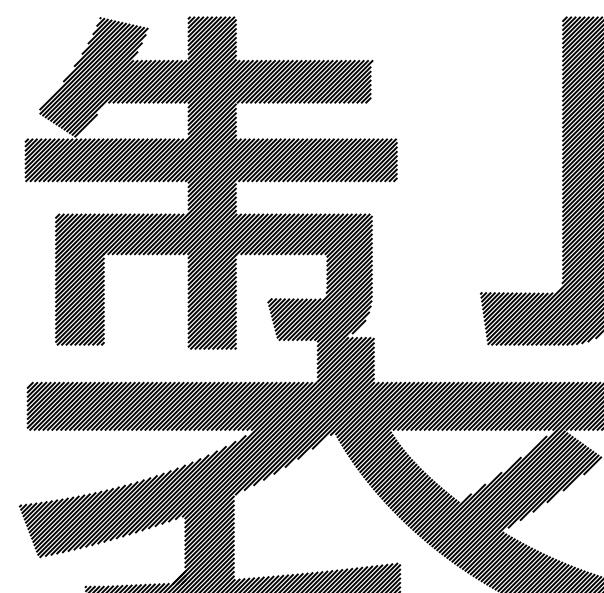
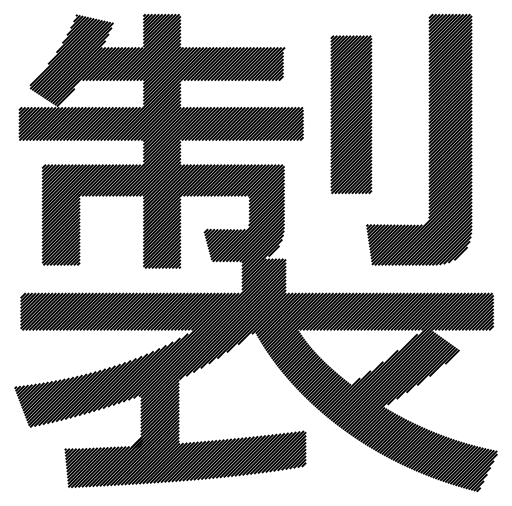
part: (460, 147) -> (351, 114), added

